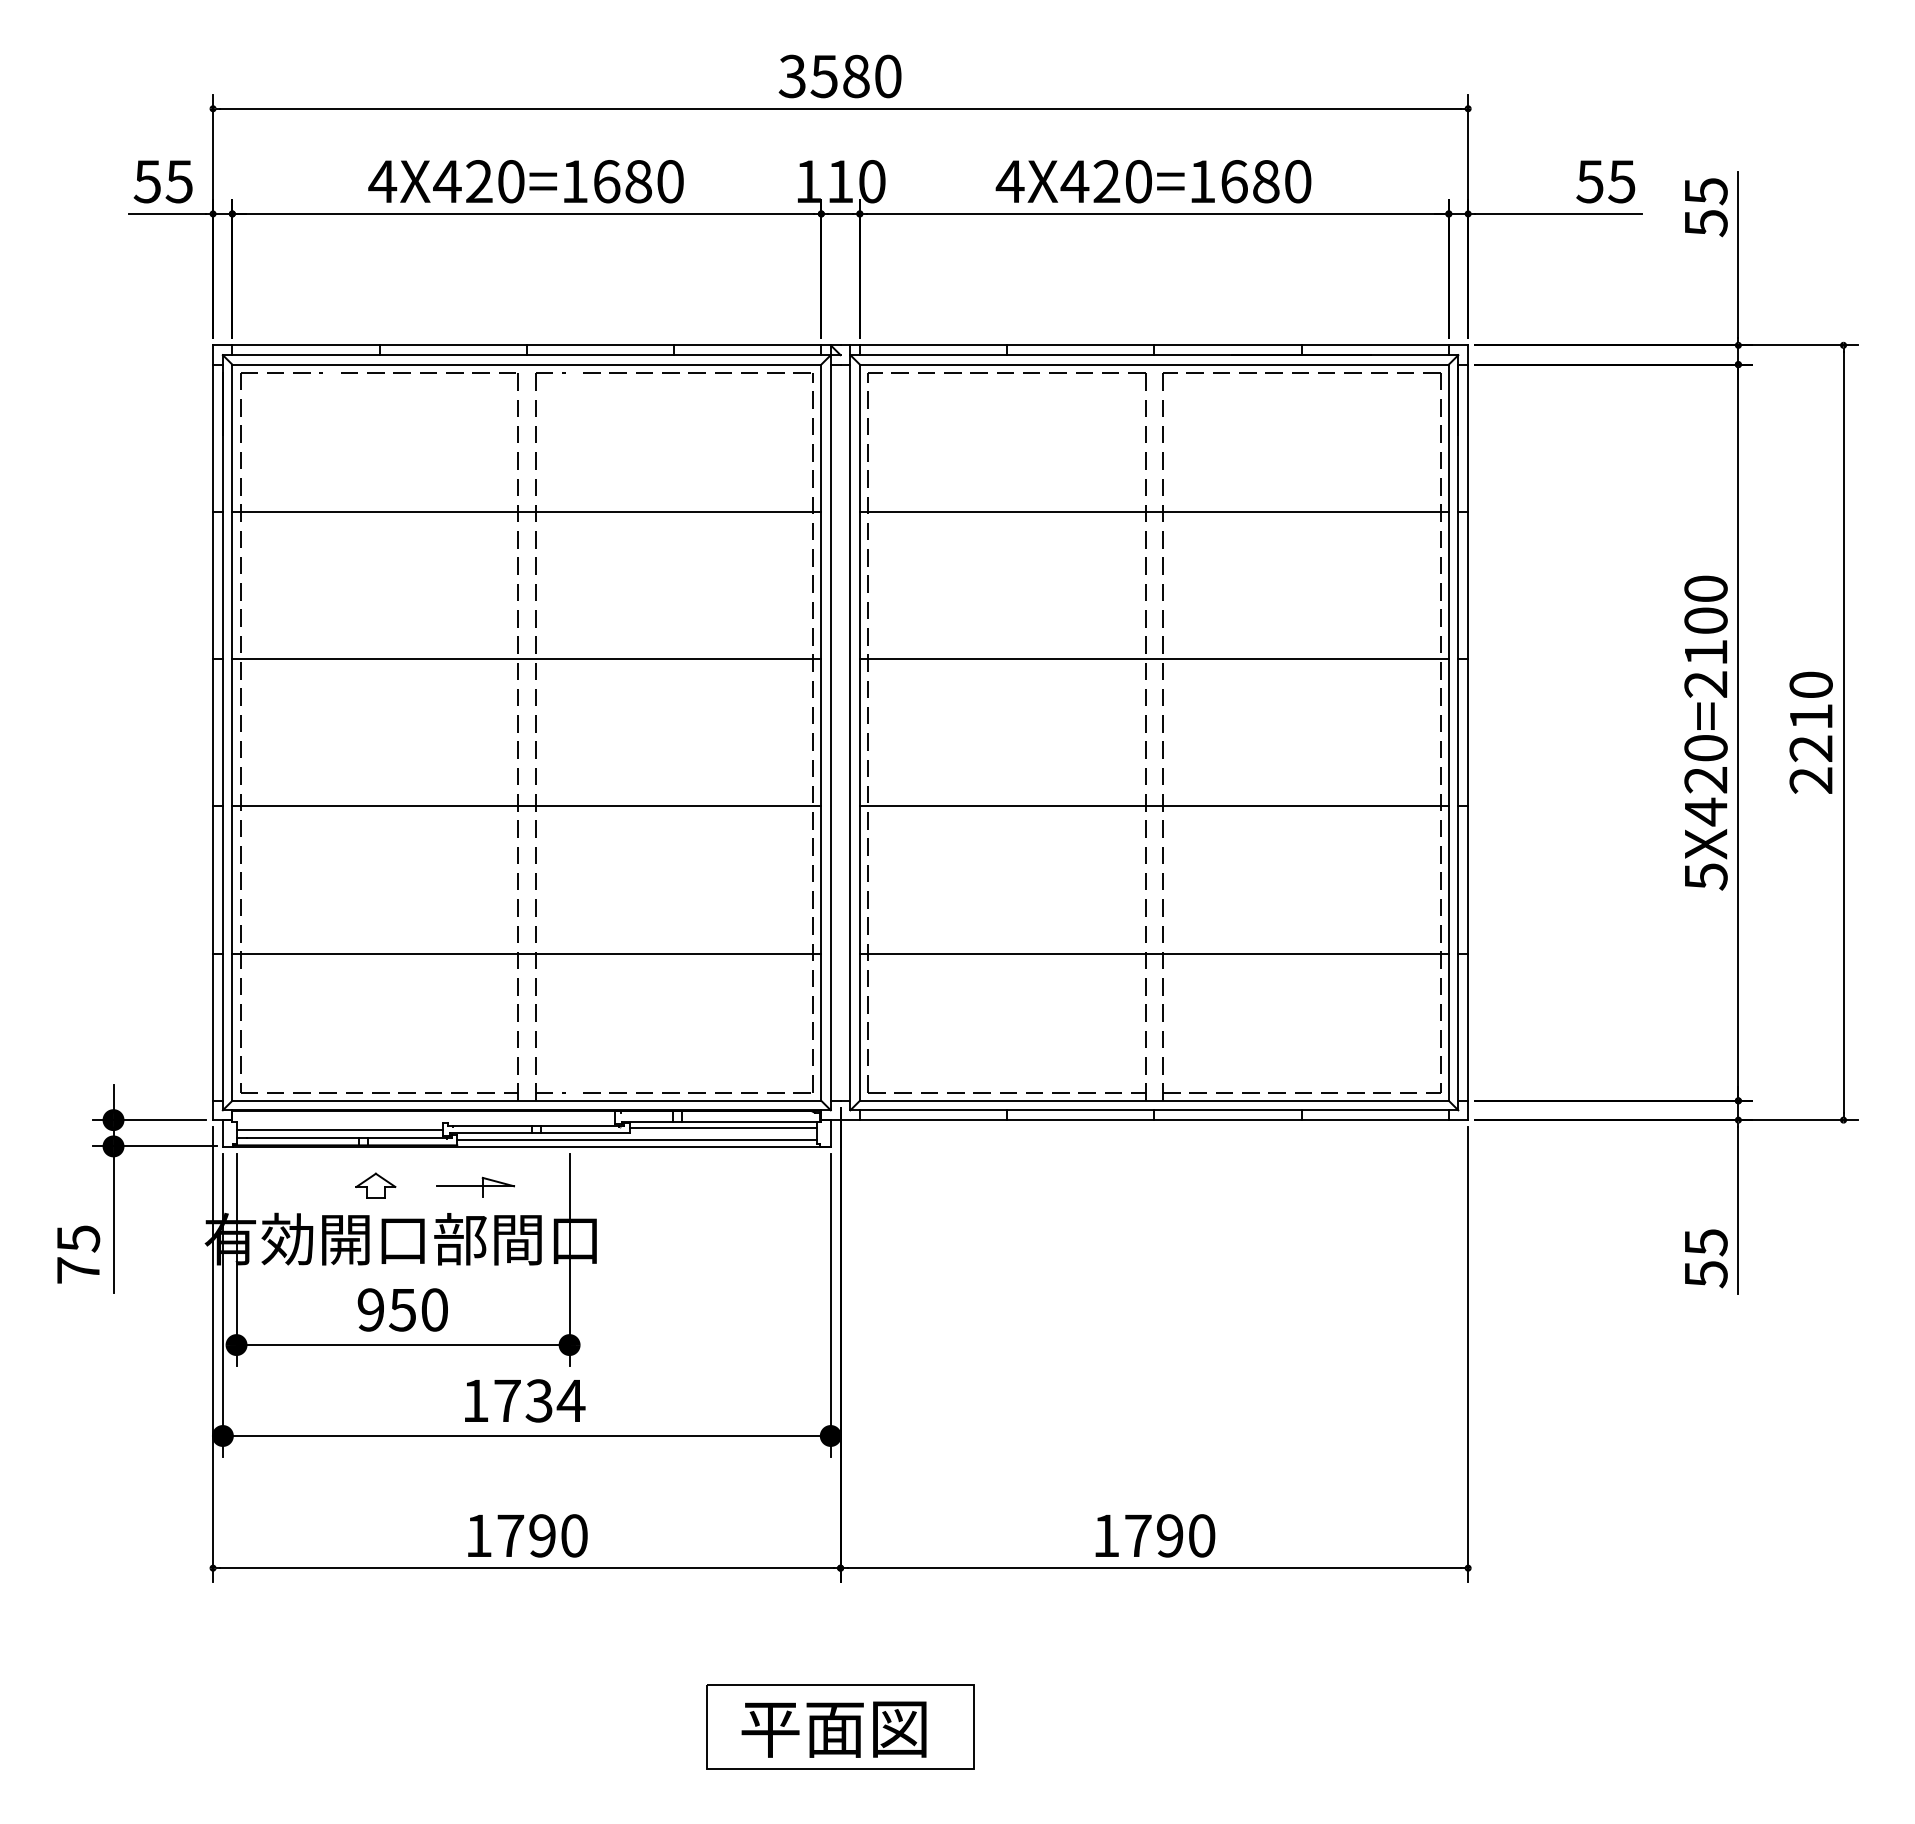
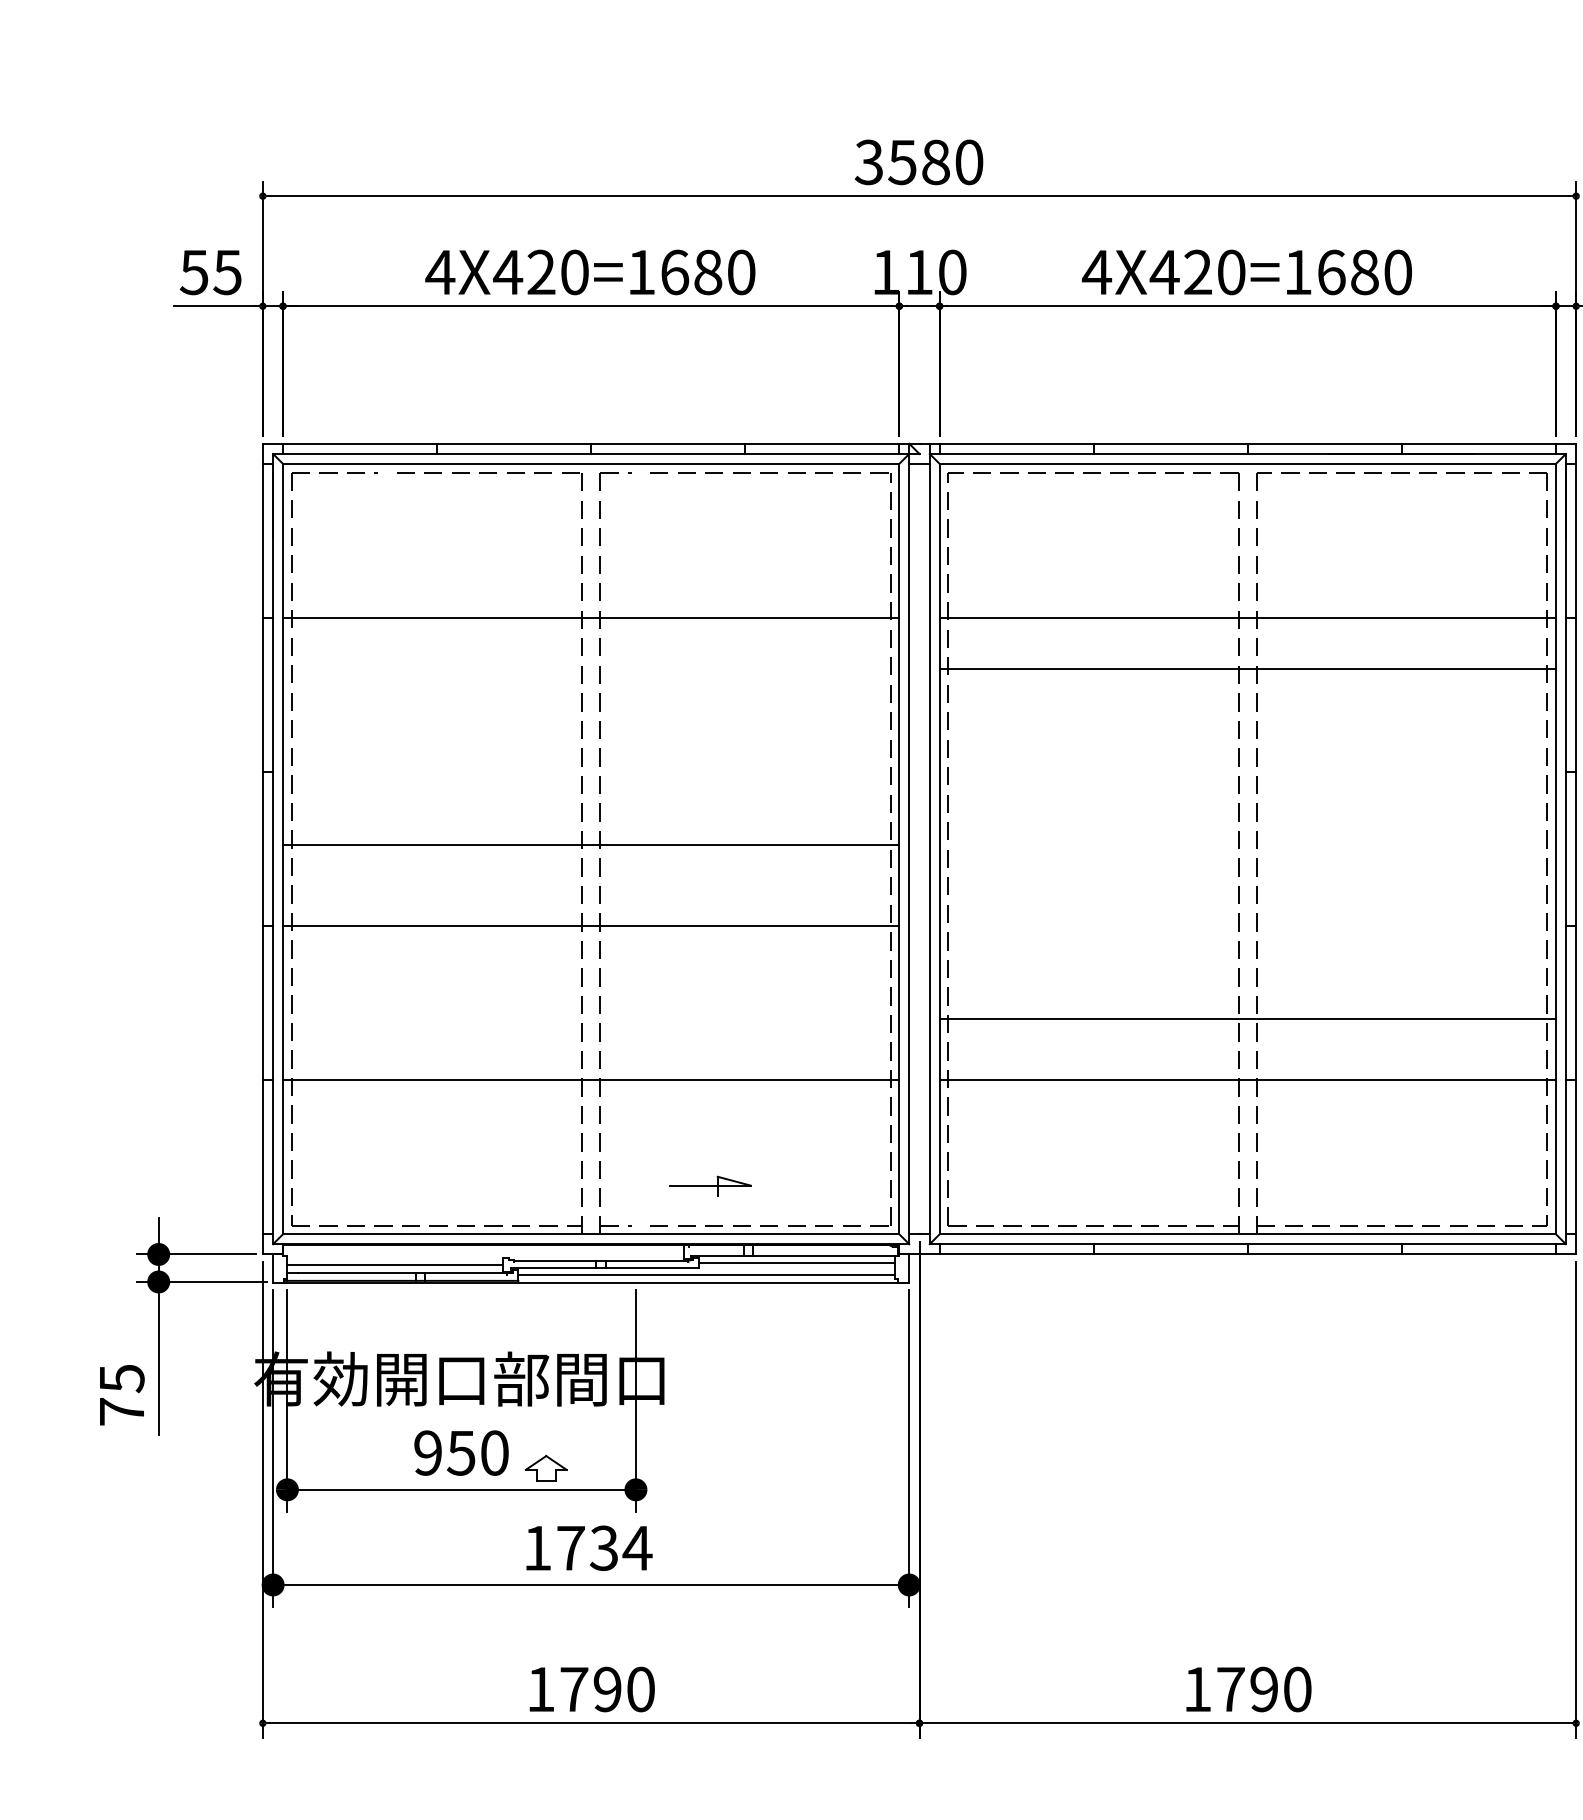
line: (526, 659) -> (590, 845), moved
line: (1153, 659) -> (1246, 669), moved
line: (1153, 806) -> (1246, 1019), moved
part: (375, 1185) -> (545, 1468), moved
part: (475, 1186) -> (710, 1185), moved

